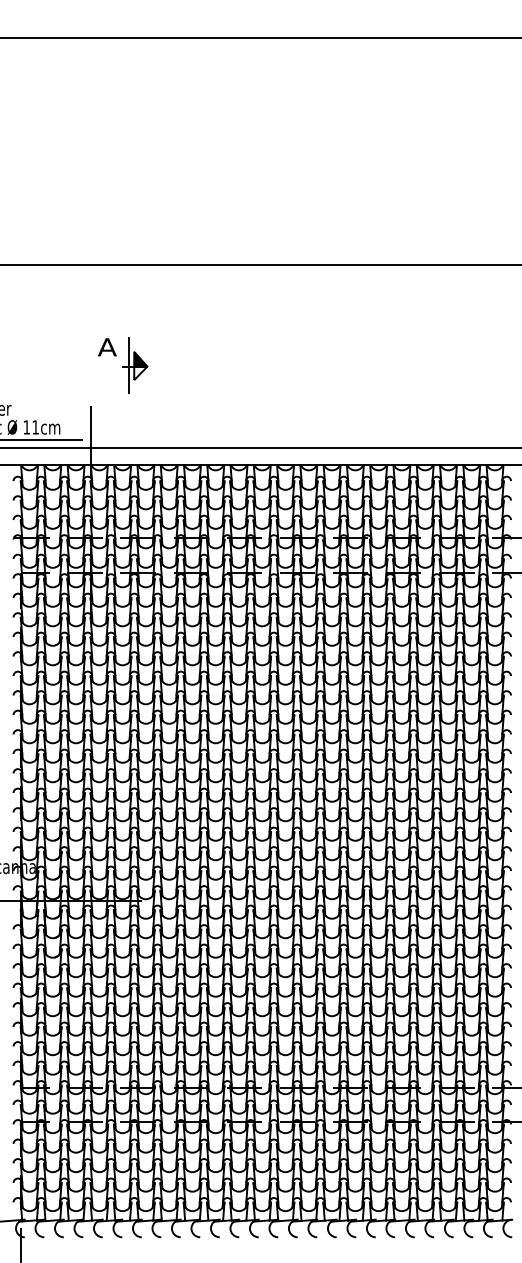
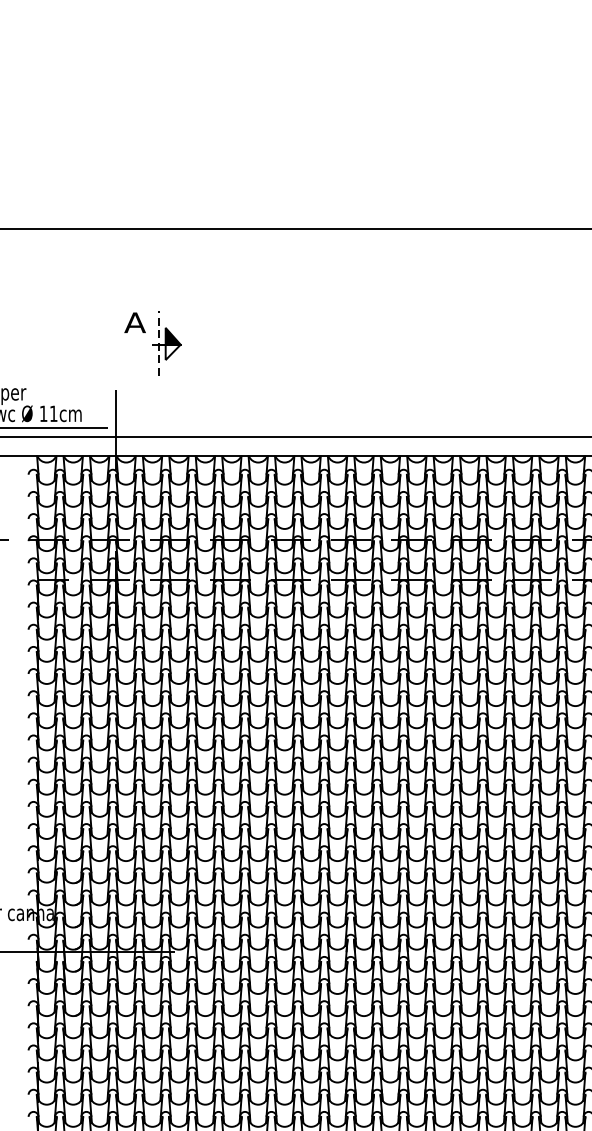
line: (128, 365) -> (159, 343), solid -> dashed

